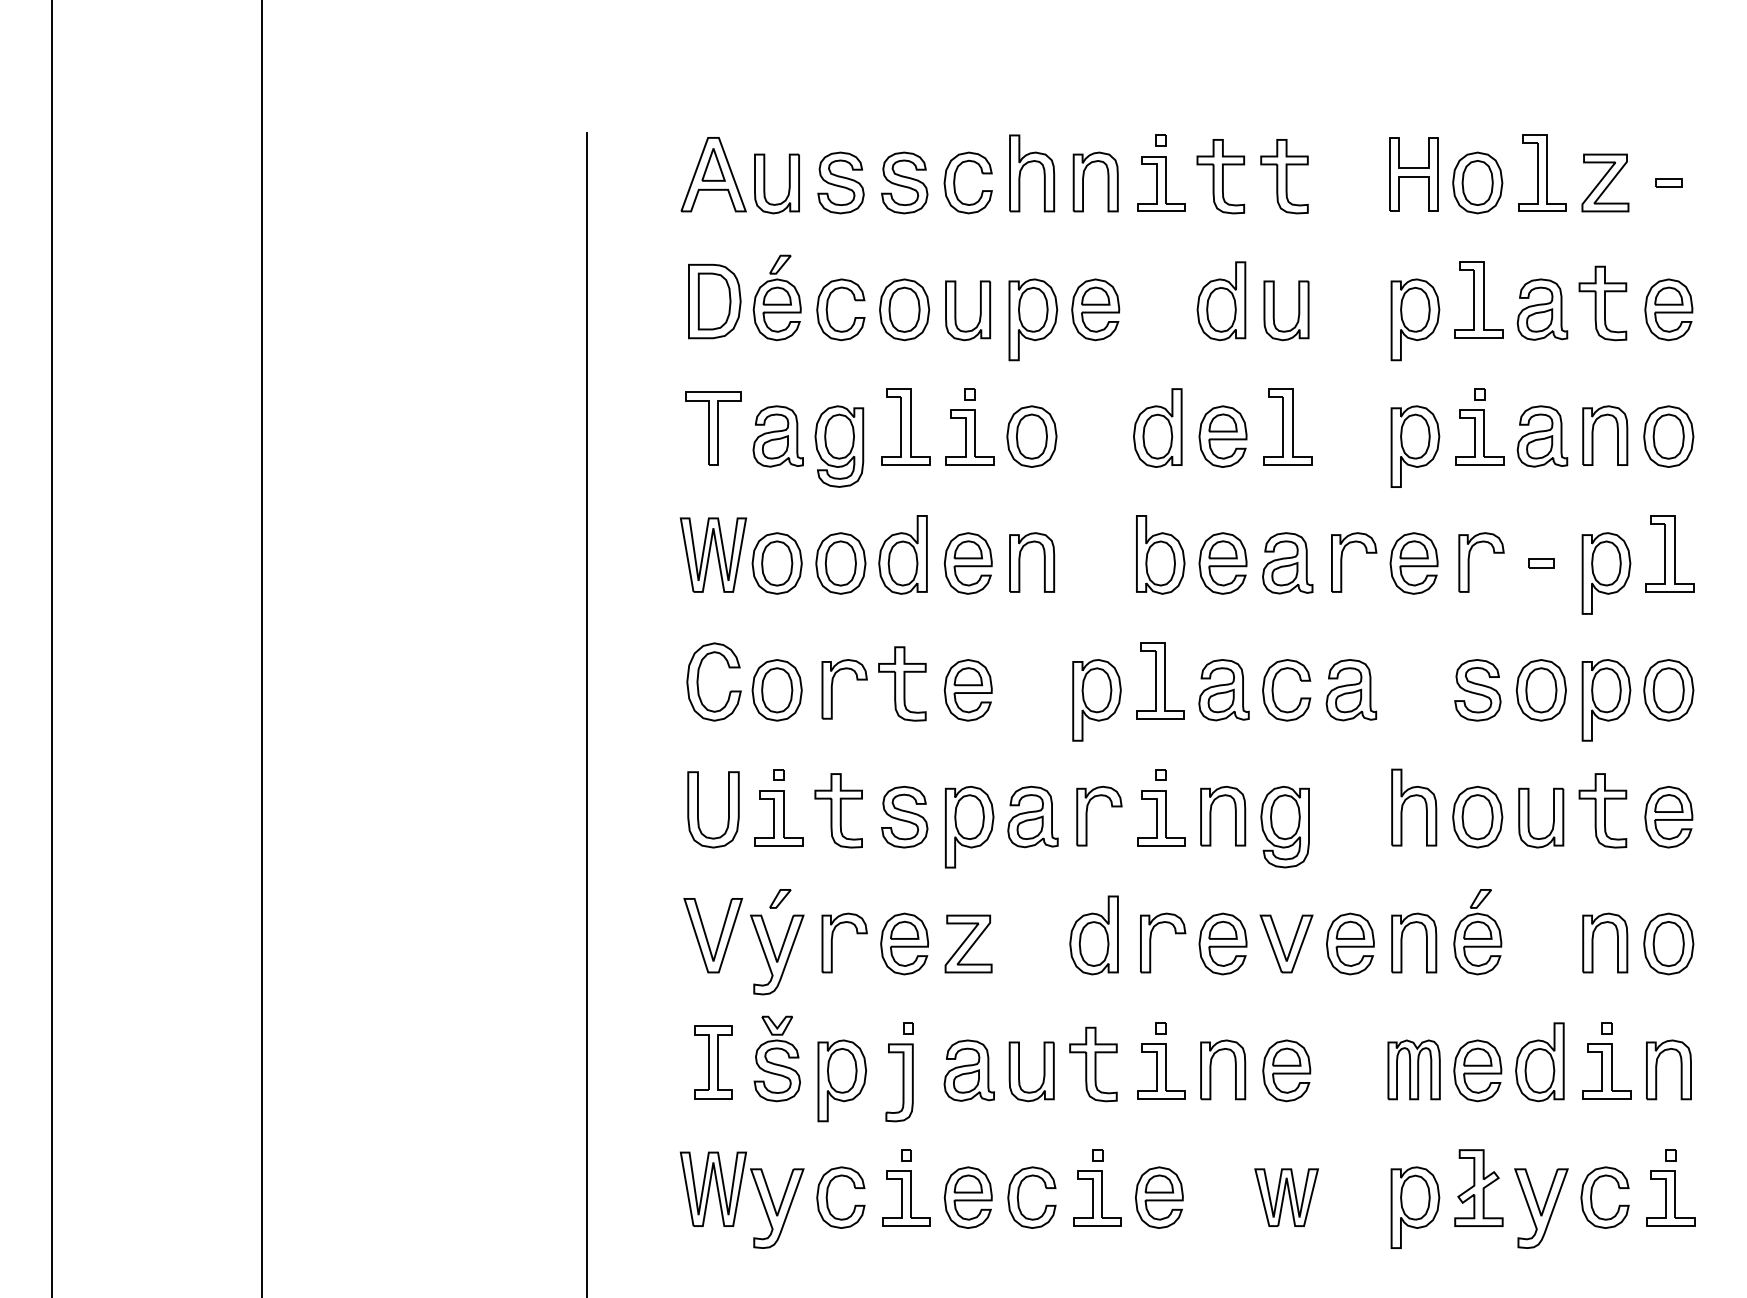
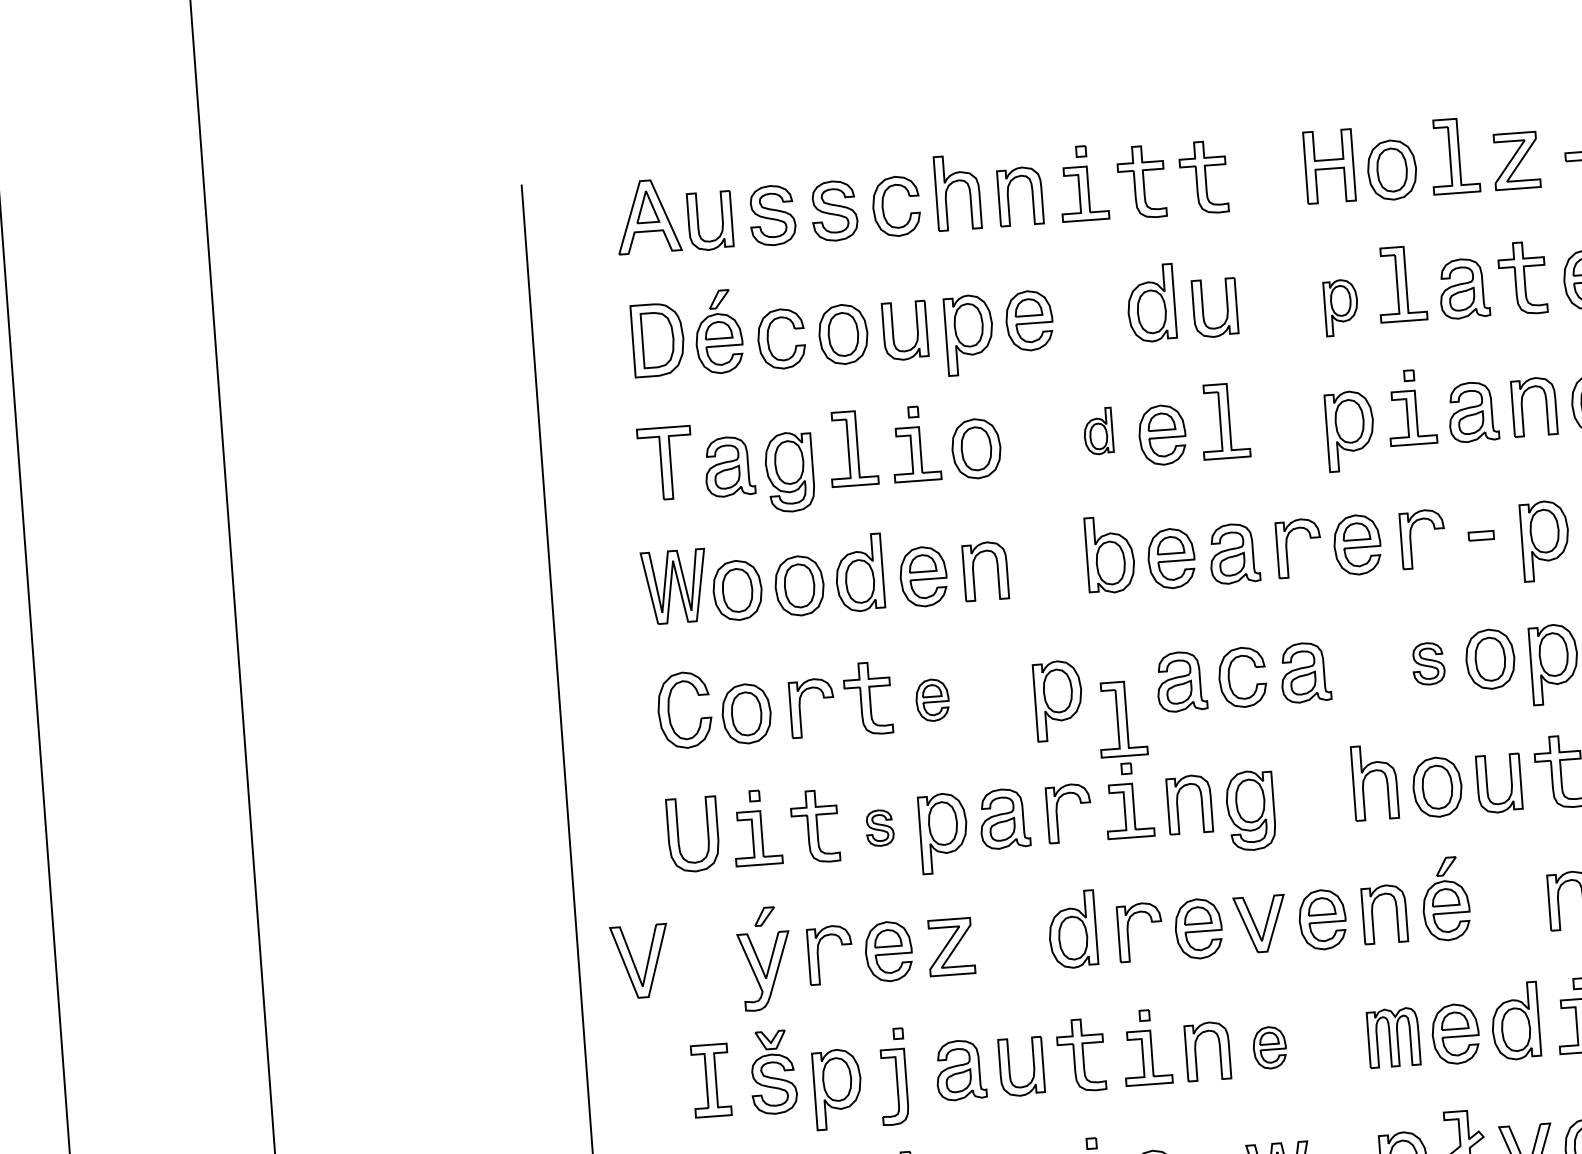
part: (1415, 319) -> (1341, 307), size x0.7
part: (1157, 427) -> (1098, 430), size x0.6
part: (1160, 680) -> (1122, 718), moved
part: (967, 690) -> (931, 700), size x0.7
part: (1477, 690) -> (1428, 663), size x0.7
part: (904, 816) -> (879, 827), size x0.6
part: (719, 936) -> (646, 962), moved
part: (1286, 1070) -> (1269, 1047), size x0.7

